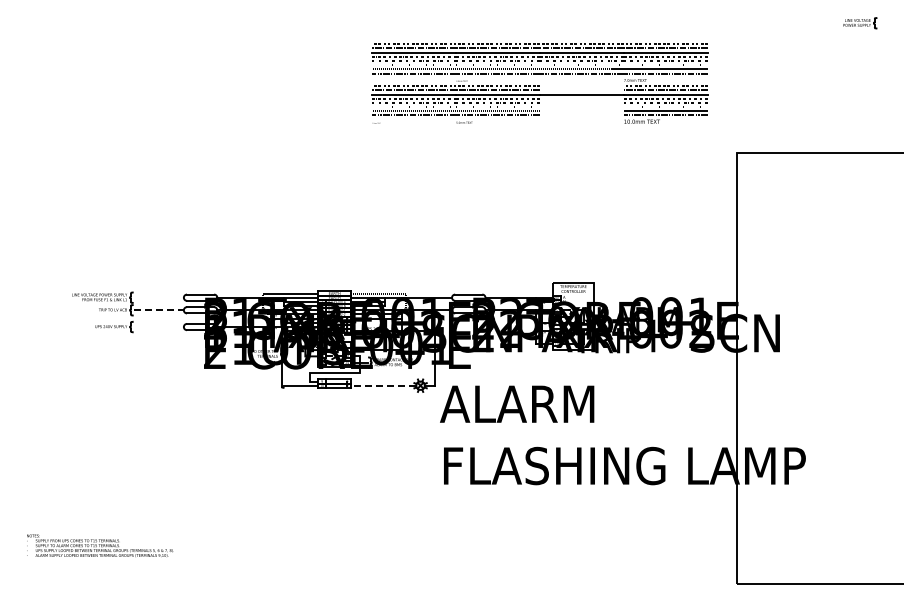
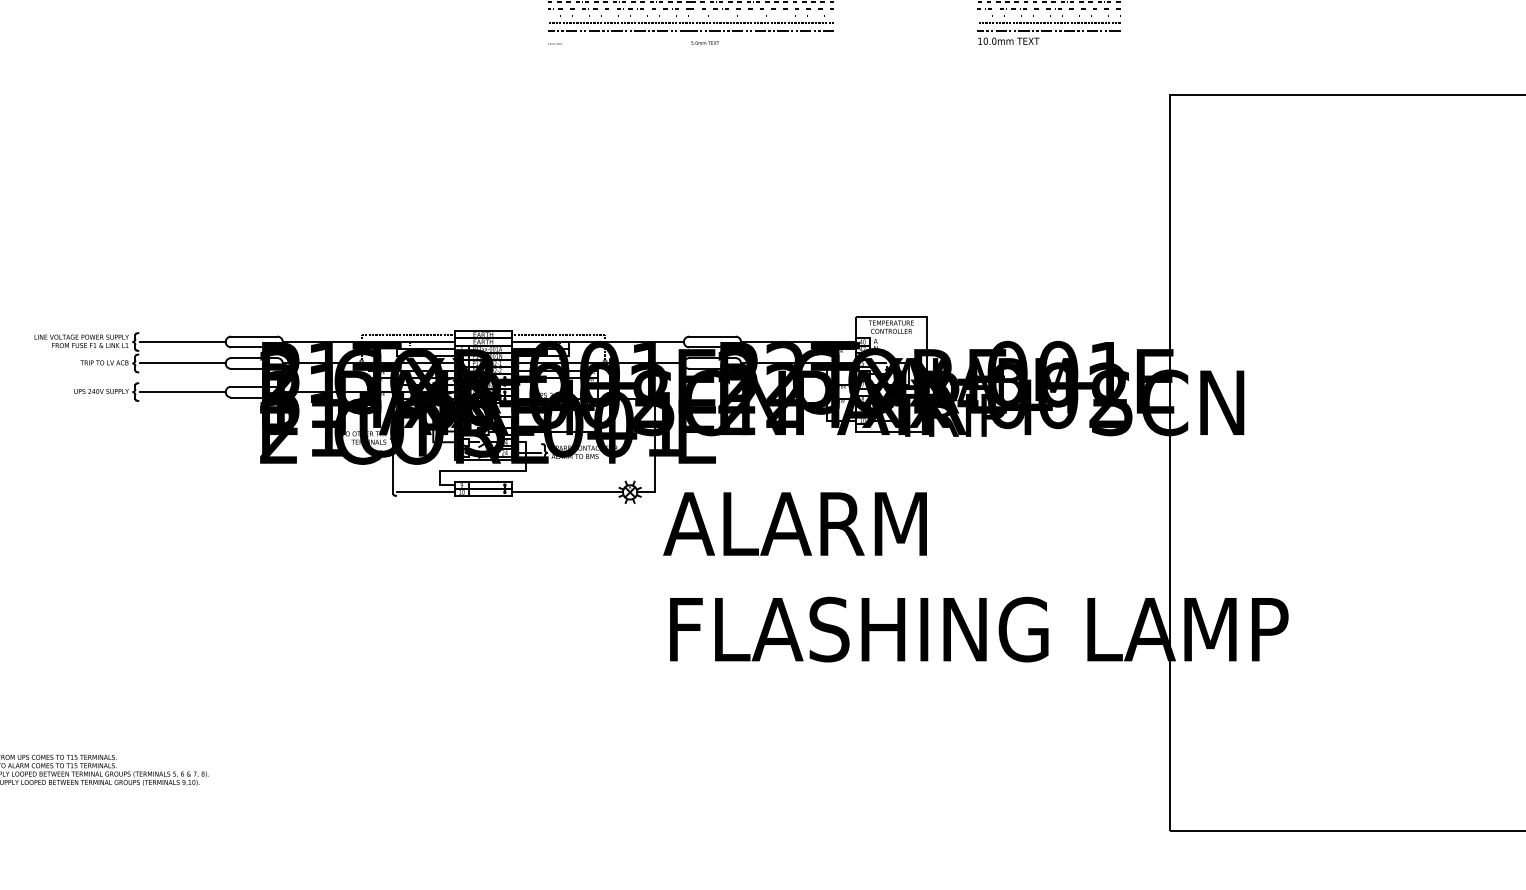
line: (158, 297) -> (182, 341), added
line: (159, 310) -> (184, 363), dashed -> solid
line: (158, 327) -> (182, 392), added
line: (383, 385) -> (566, 491), dashed -> solid

